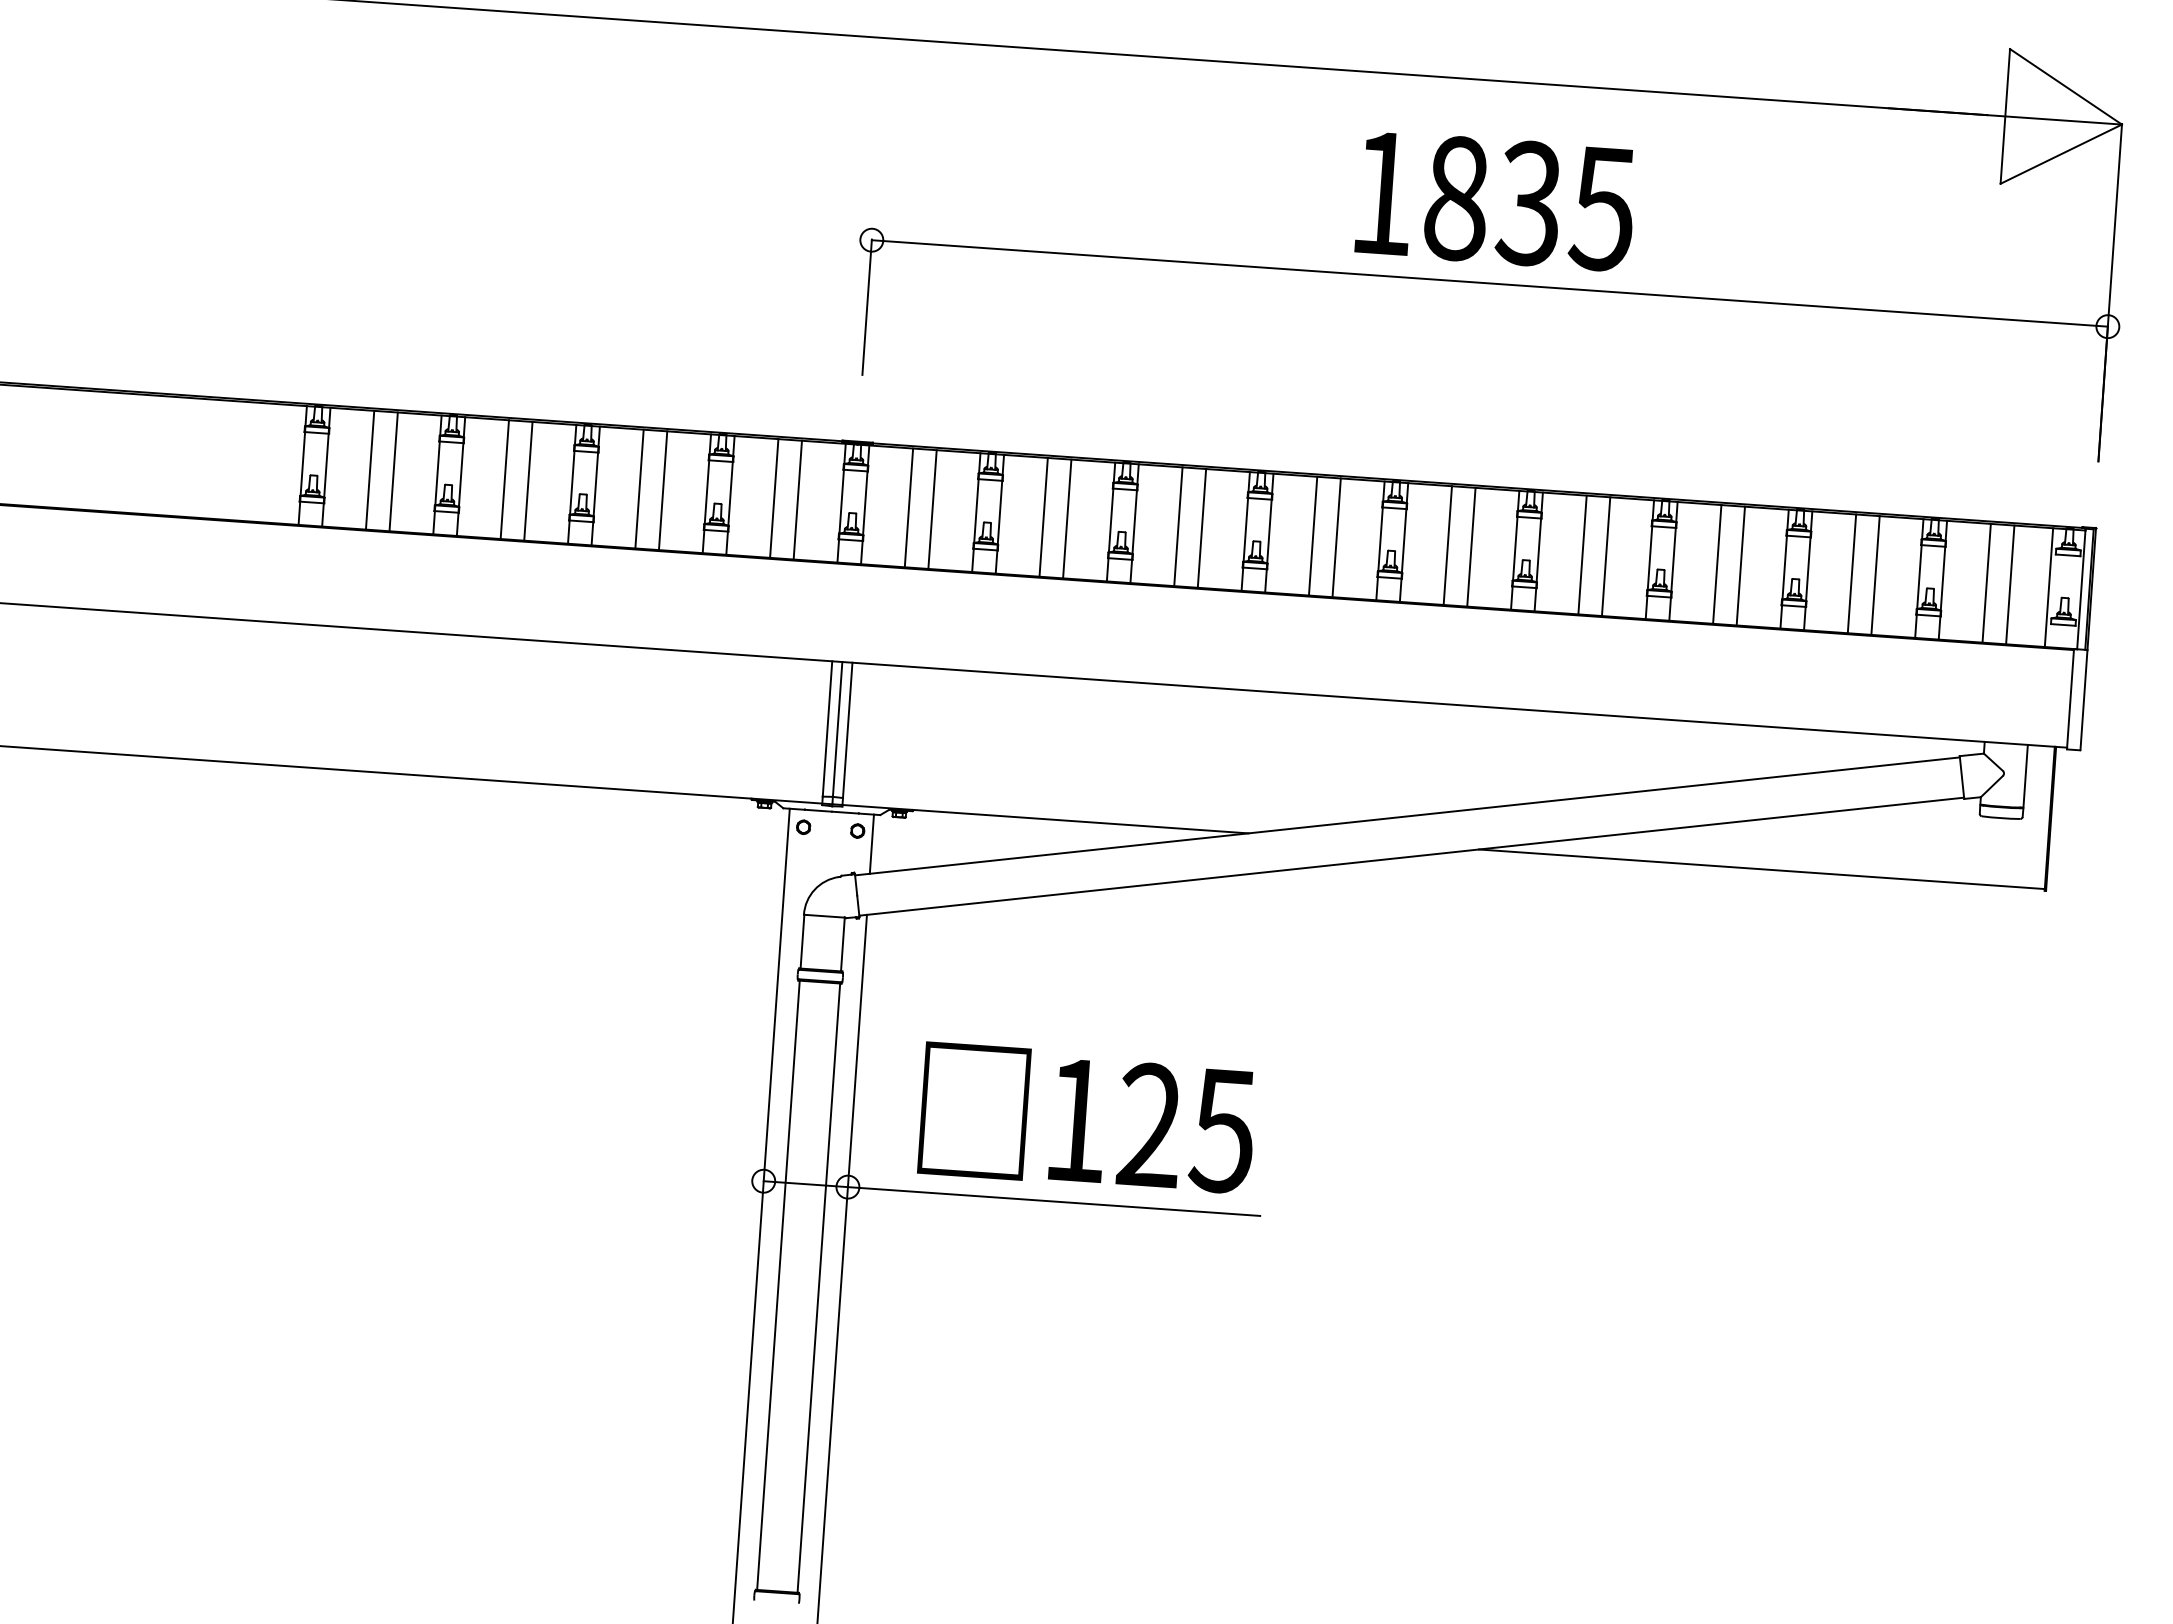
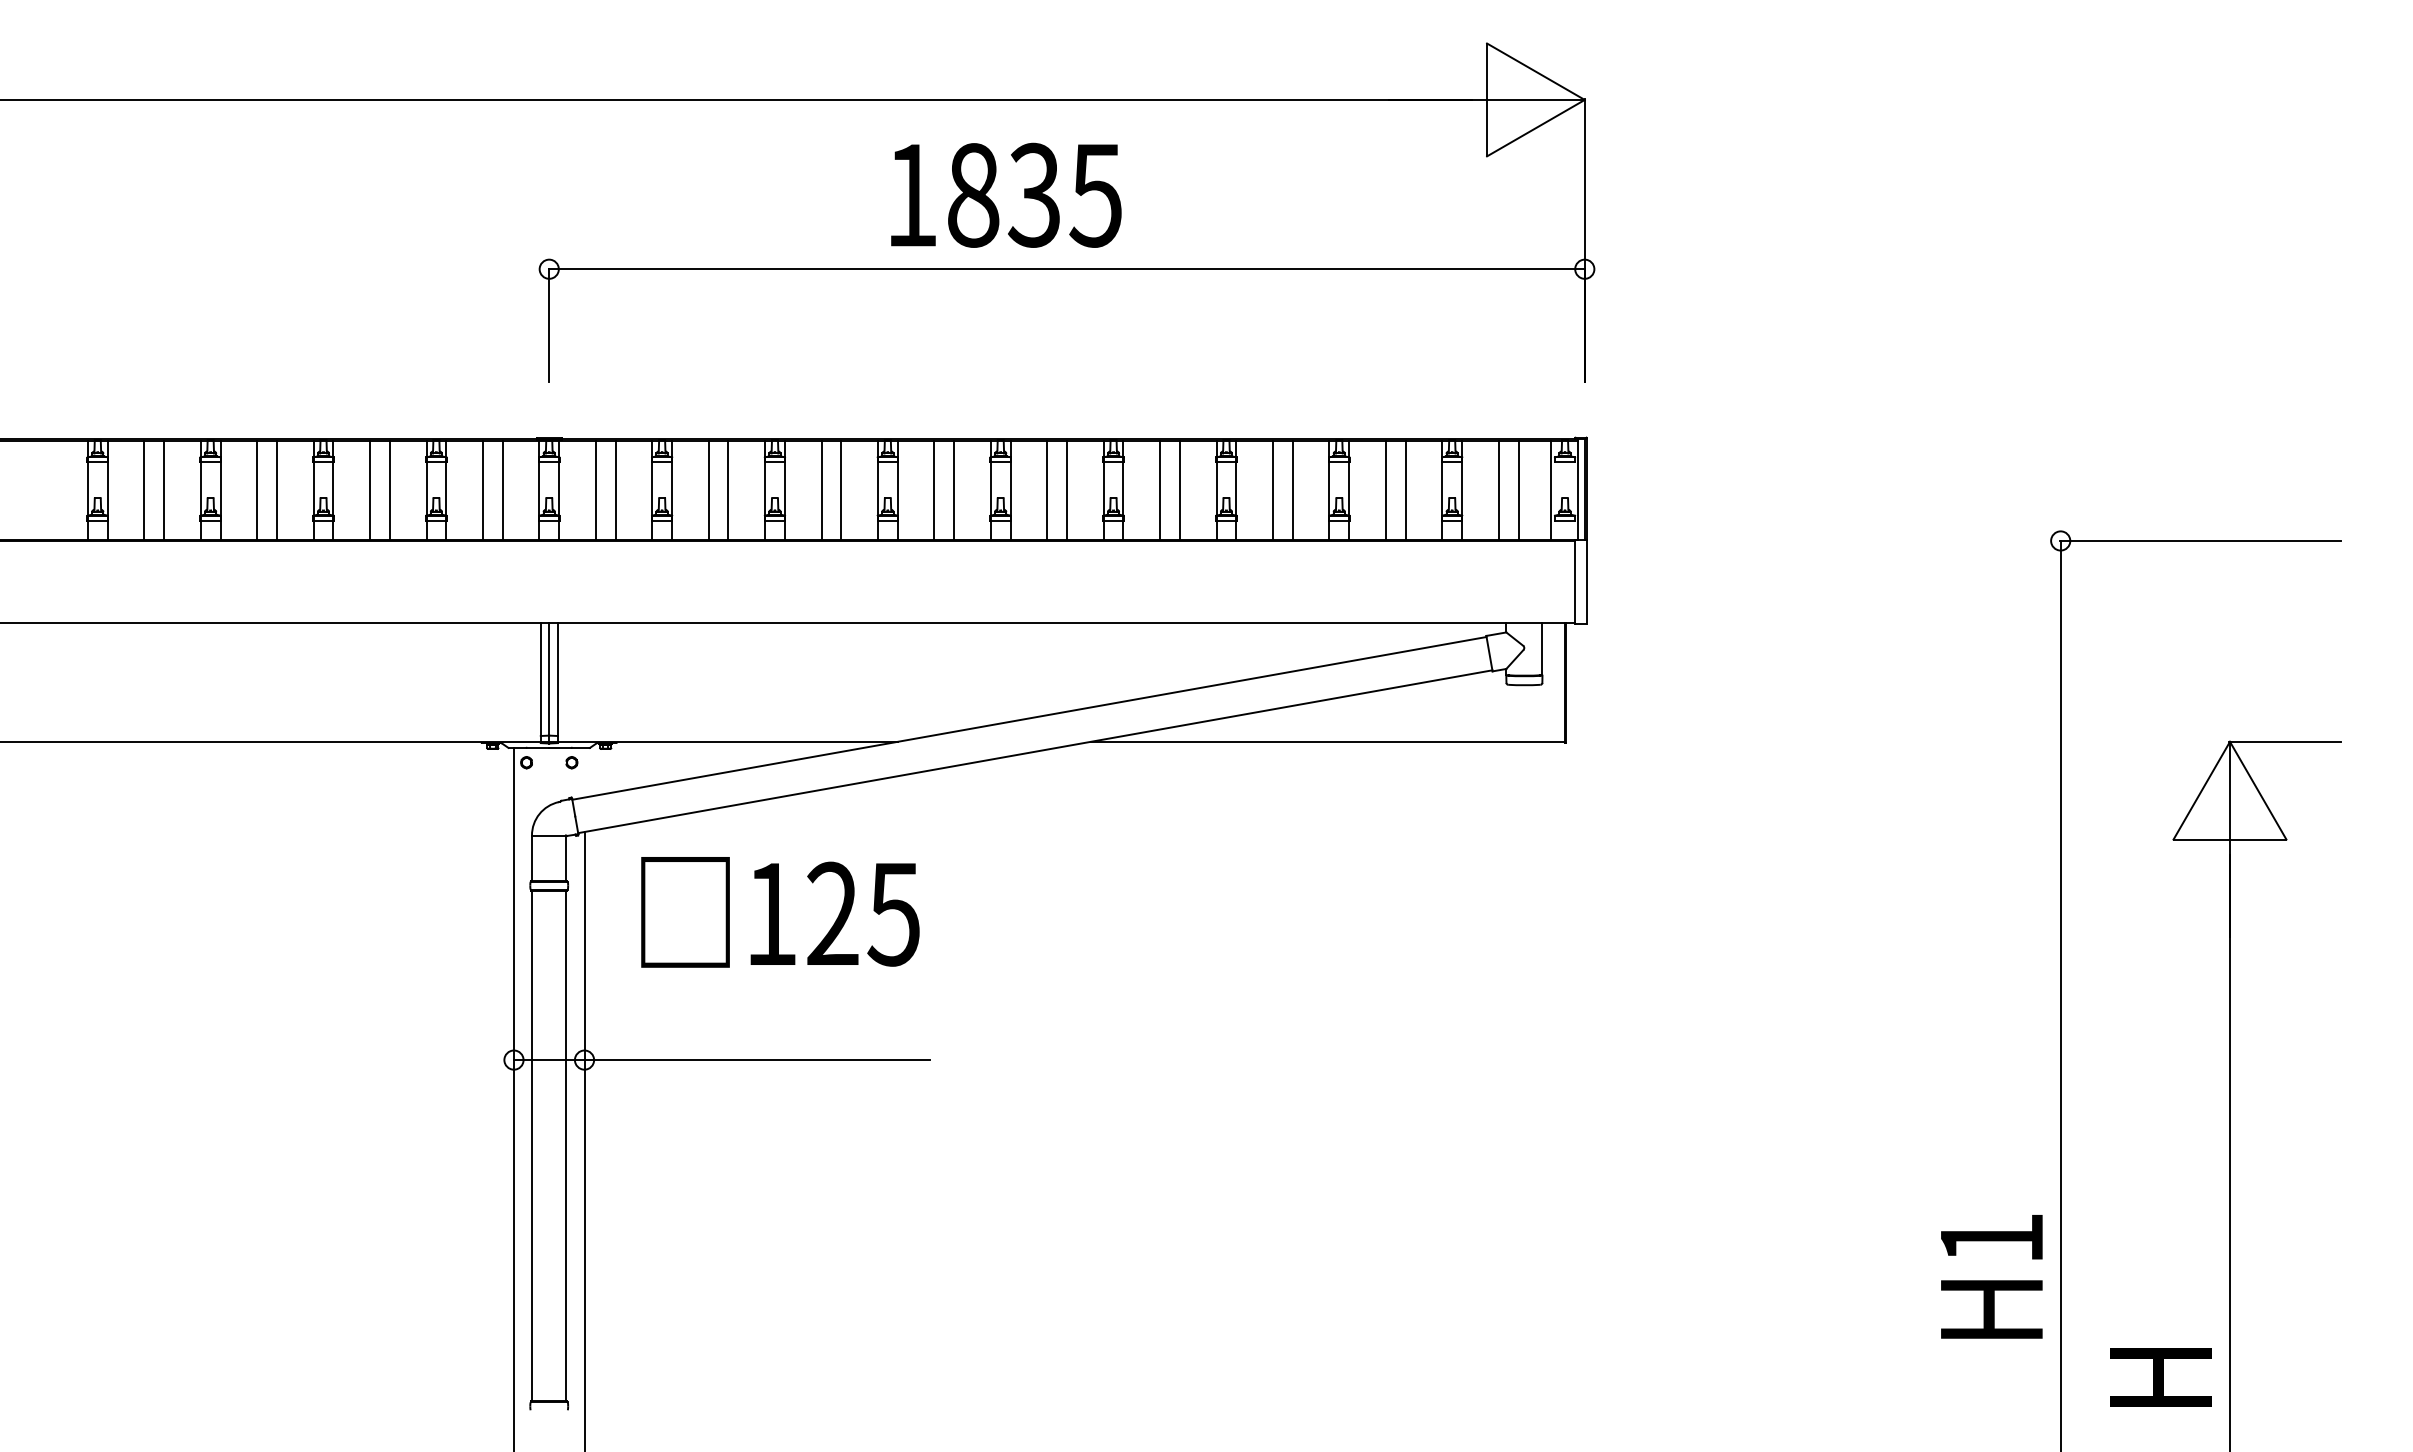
text: (1496, 200) -> (1006, 194), moved
line: (871, 843) -> (584, 772), removed
text: (1087, 1119) -> (780, 912), moved

